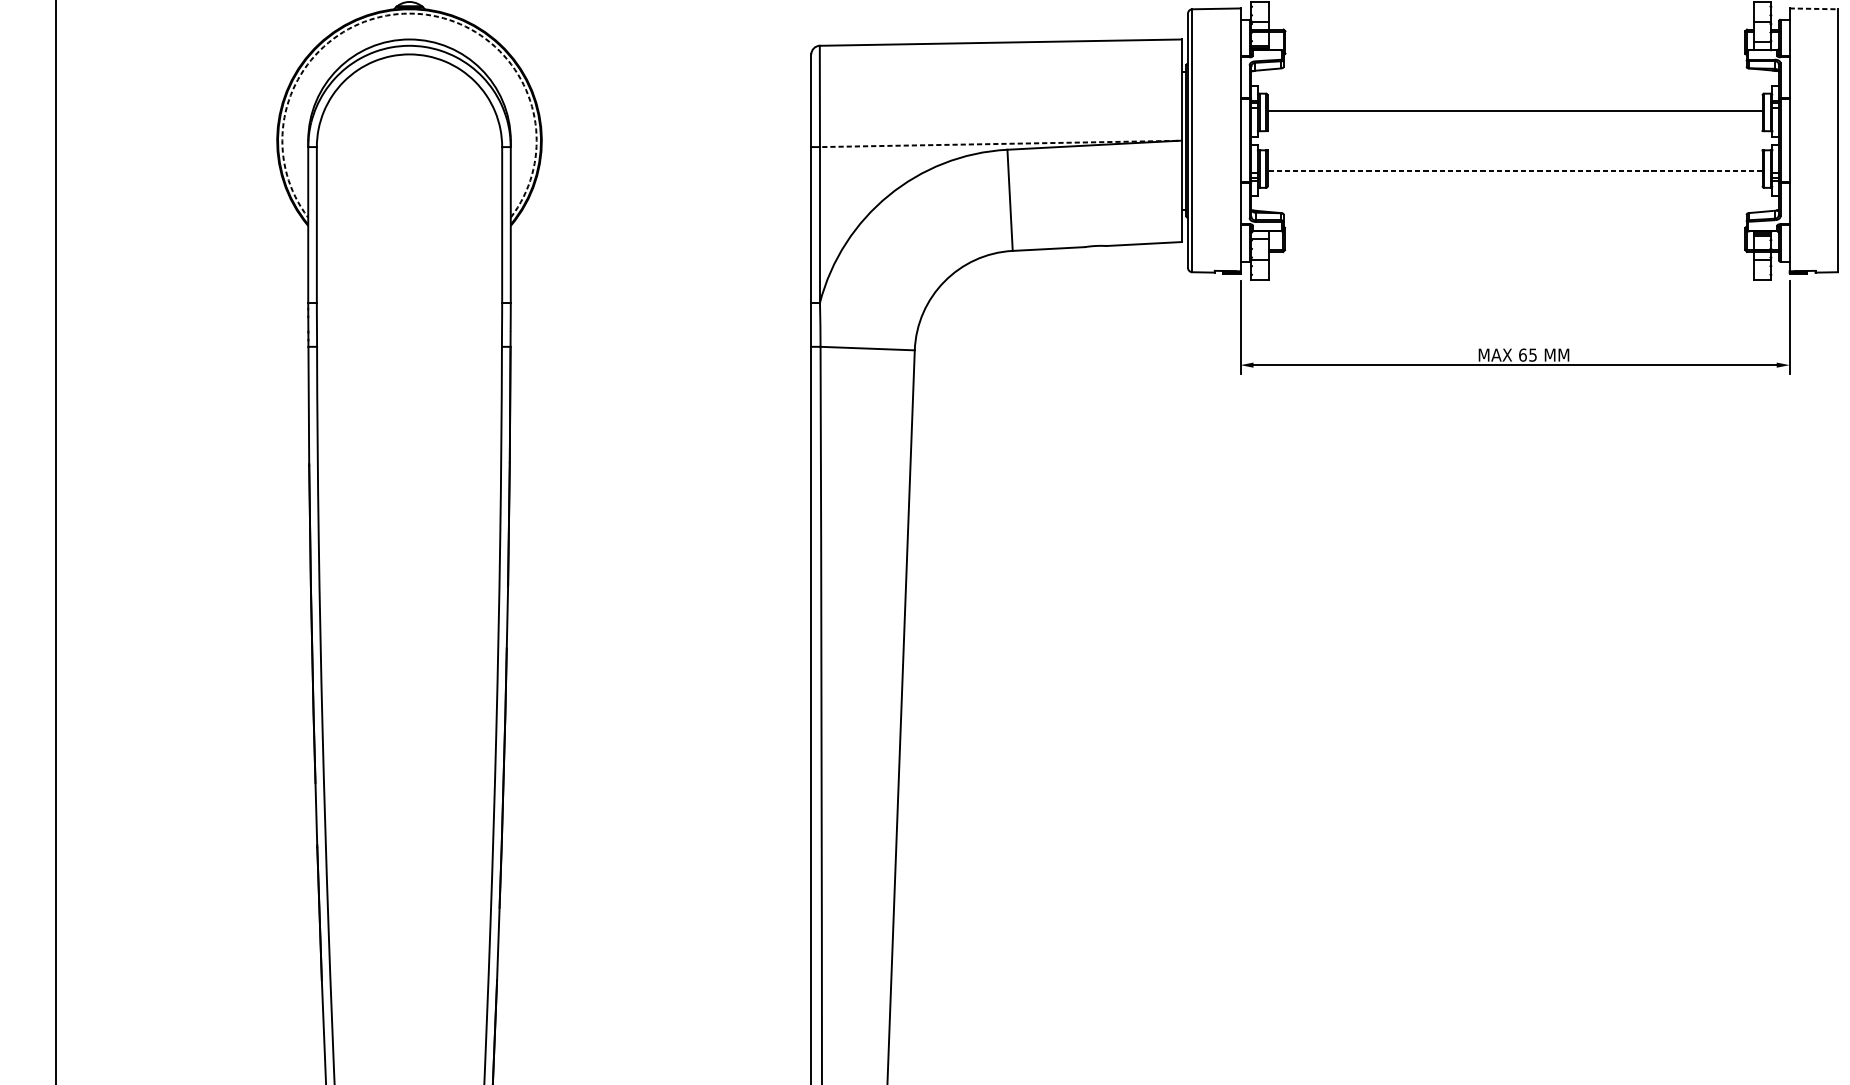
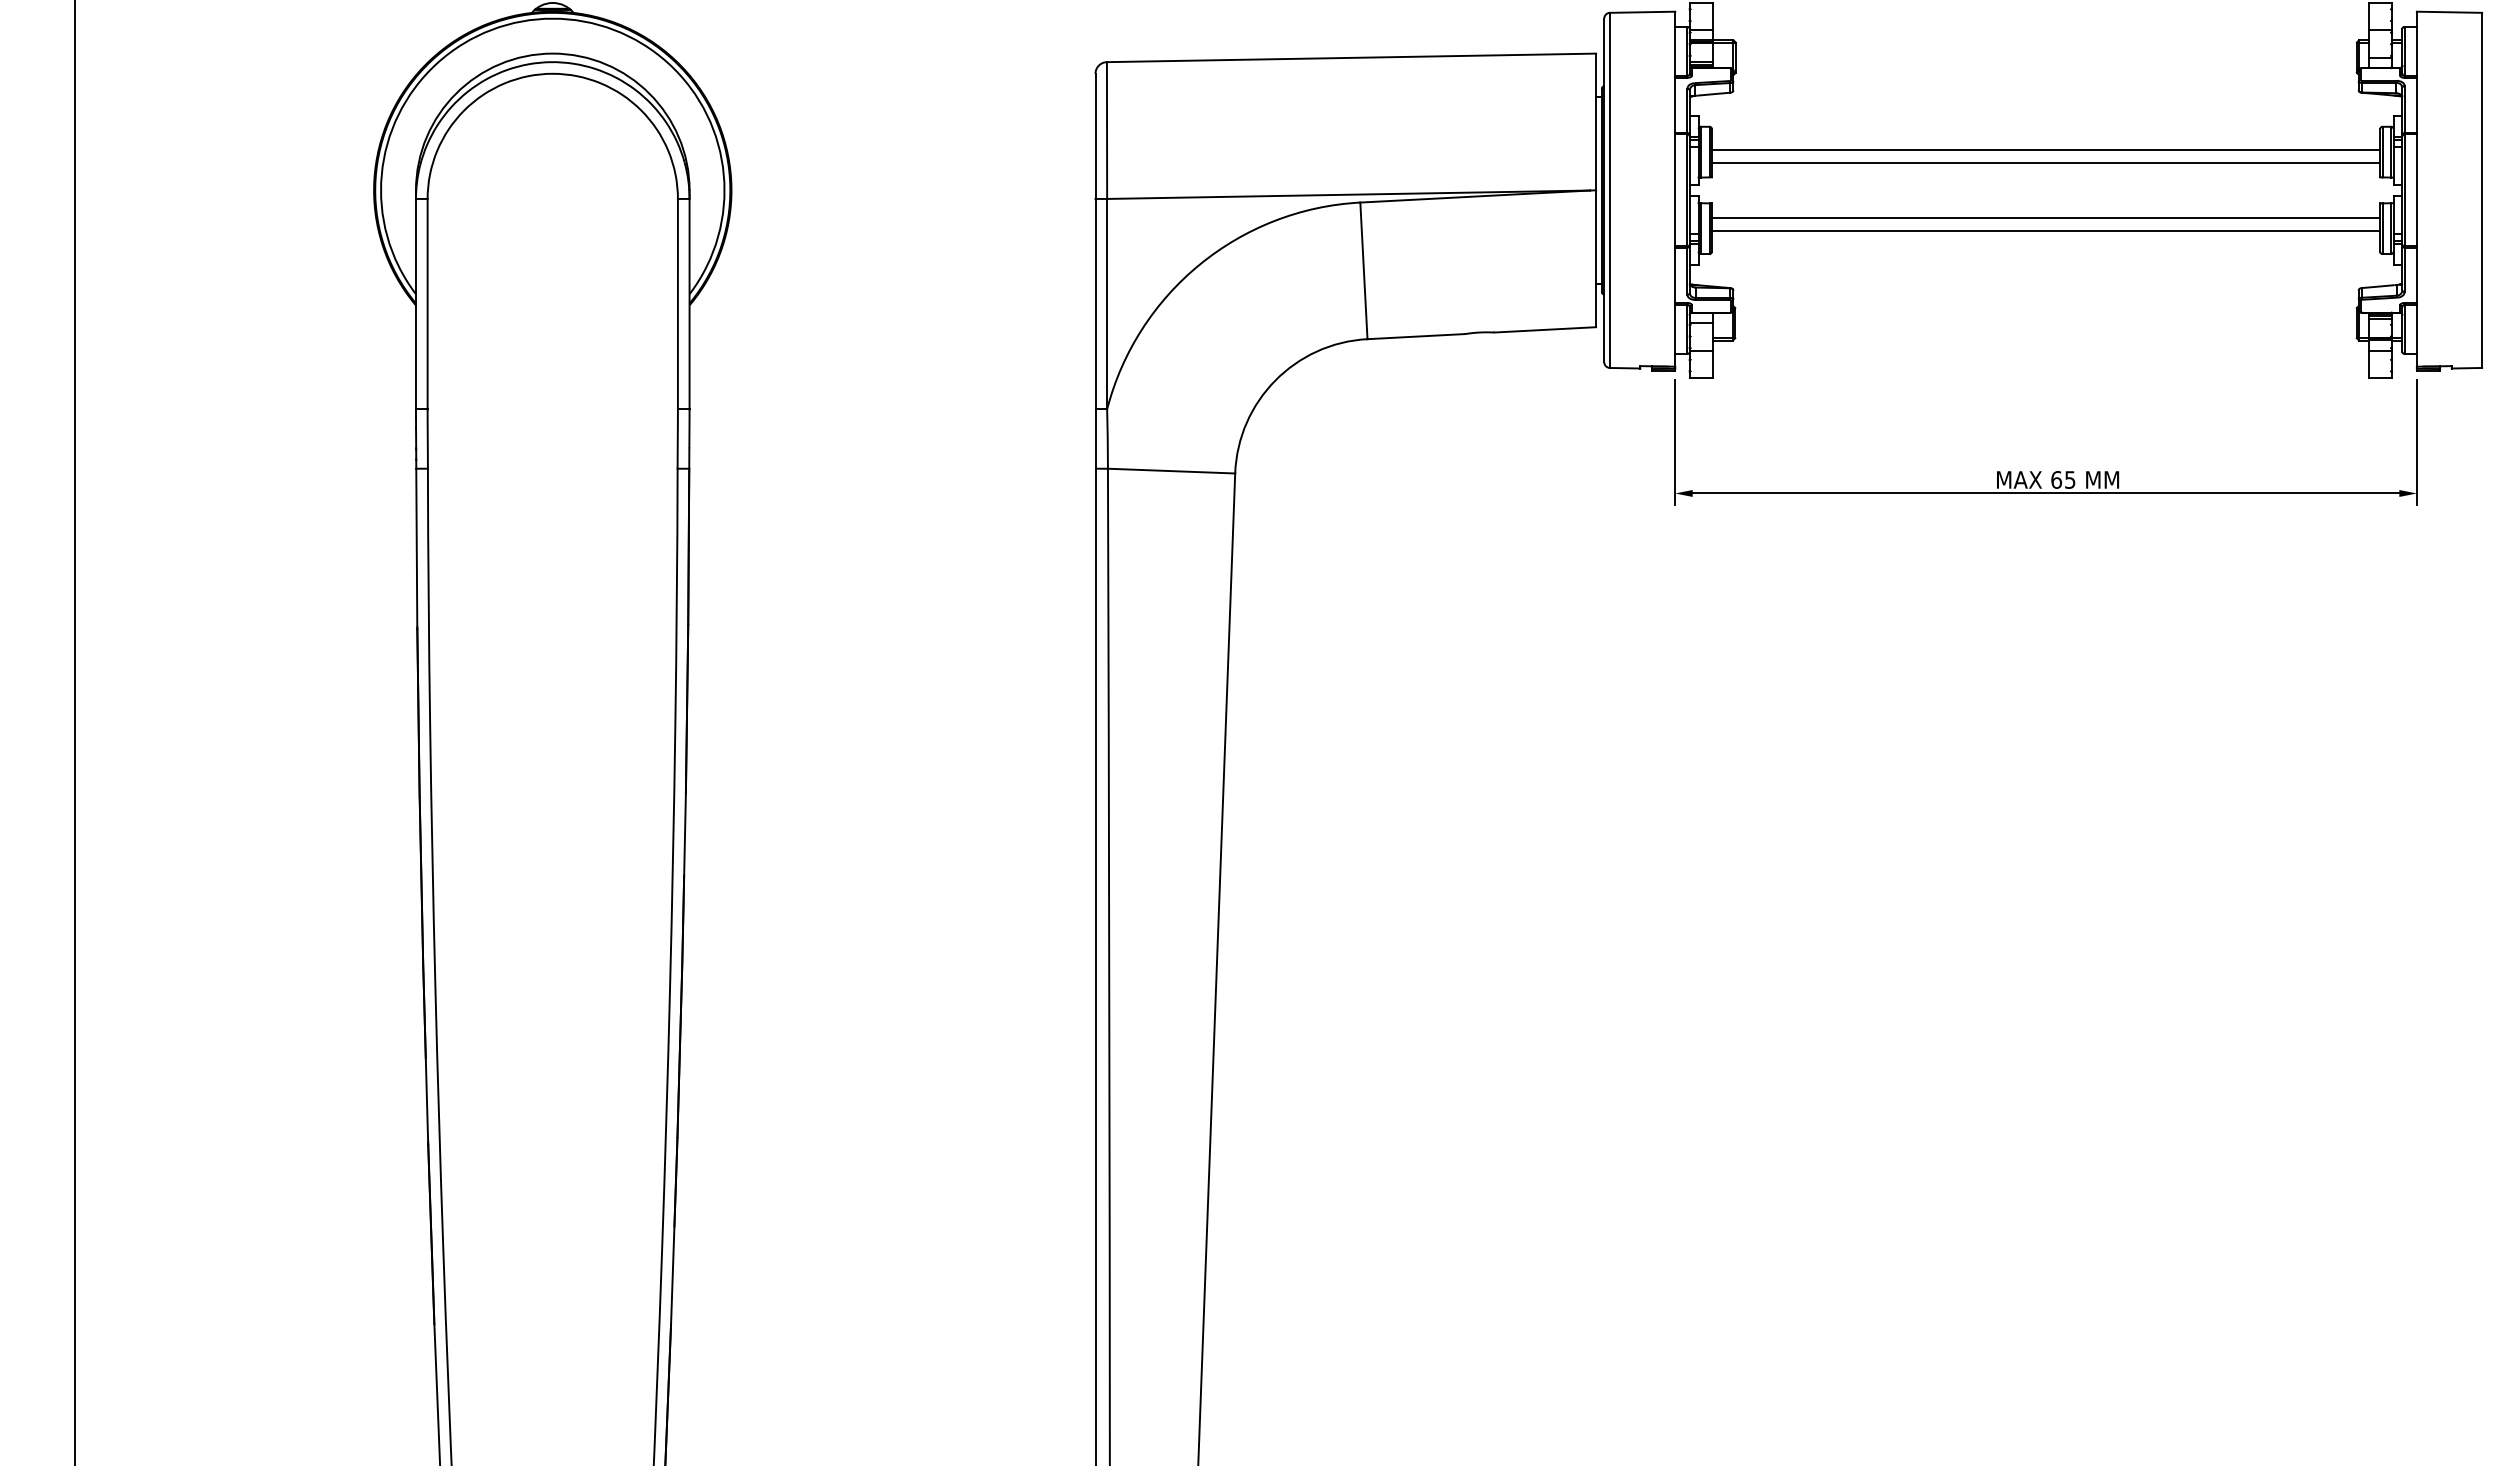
line: (1813, 9) -> (2449, 12), dashed -> solid
arc: (409, 13) -> (552, 18), dashed -> solid
line: (1514, 120) -> (2045, 163), added
line: (998, 143) -> (1348, 194), dashed -> solid
line: (1514, 160) -> (2045, 217), added
line: (1514, 170) -> (2045, 230), dashed -> solid

